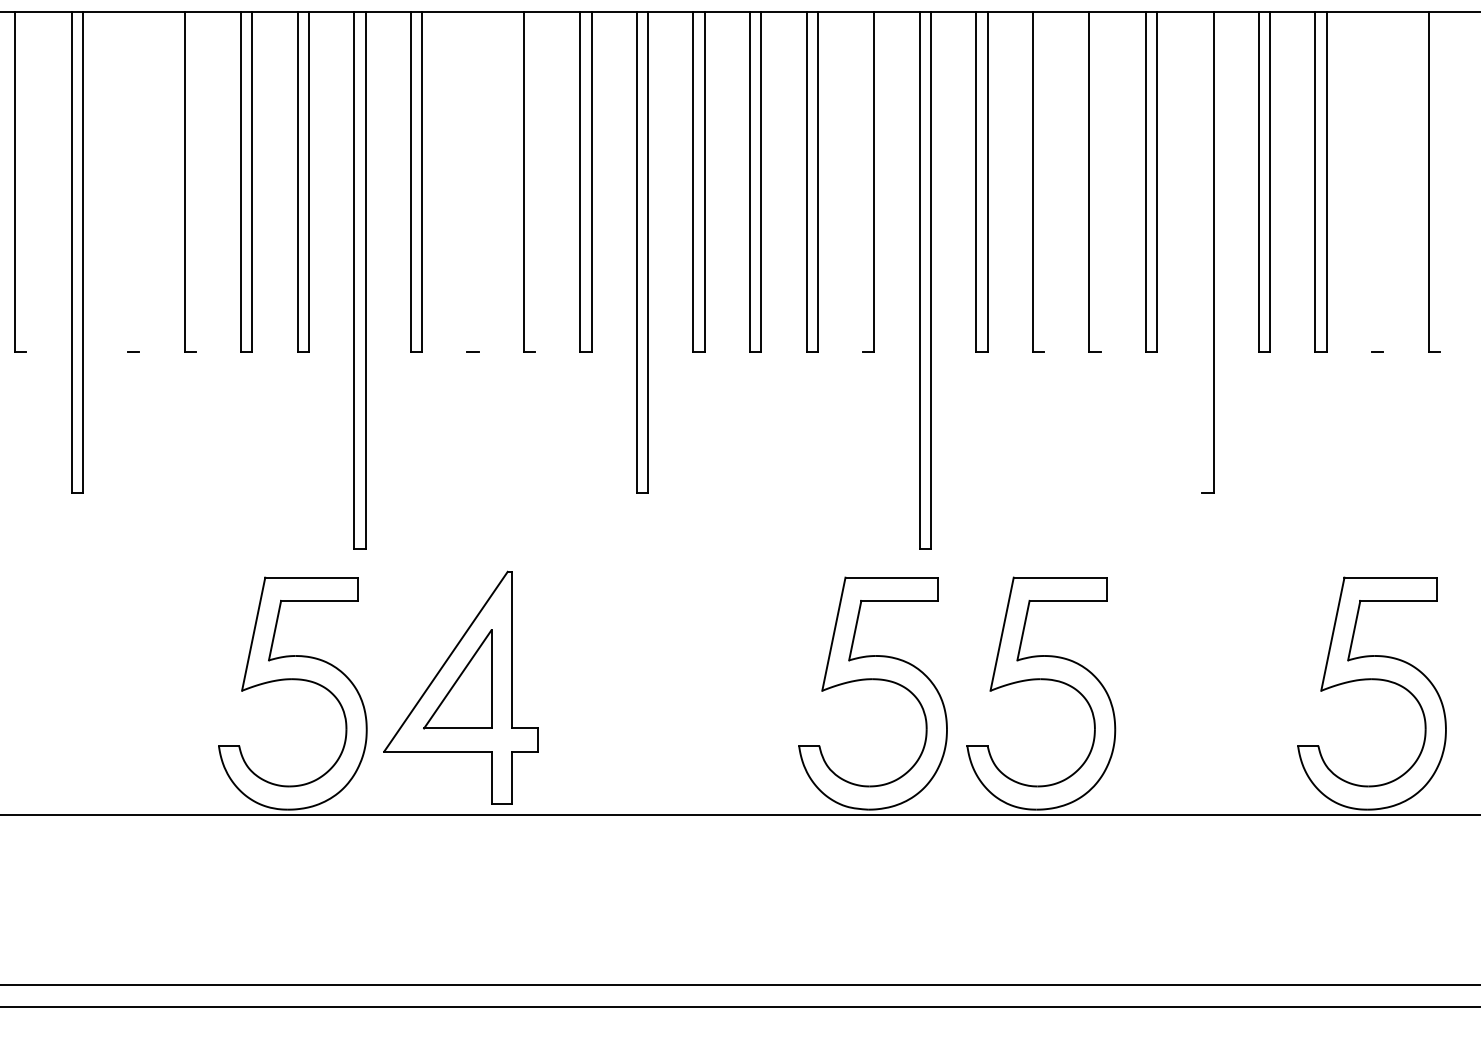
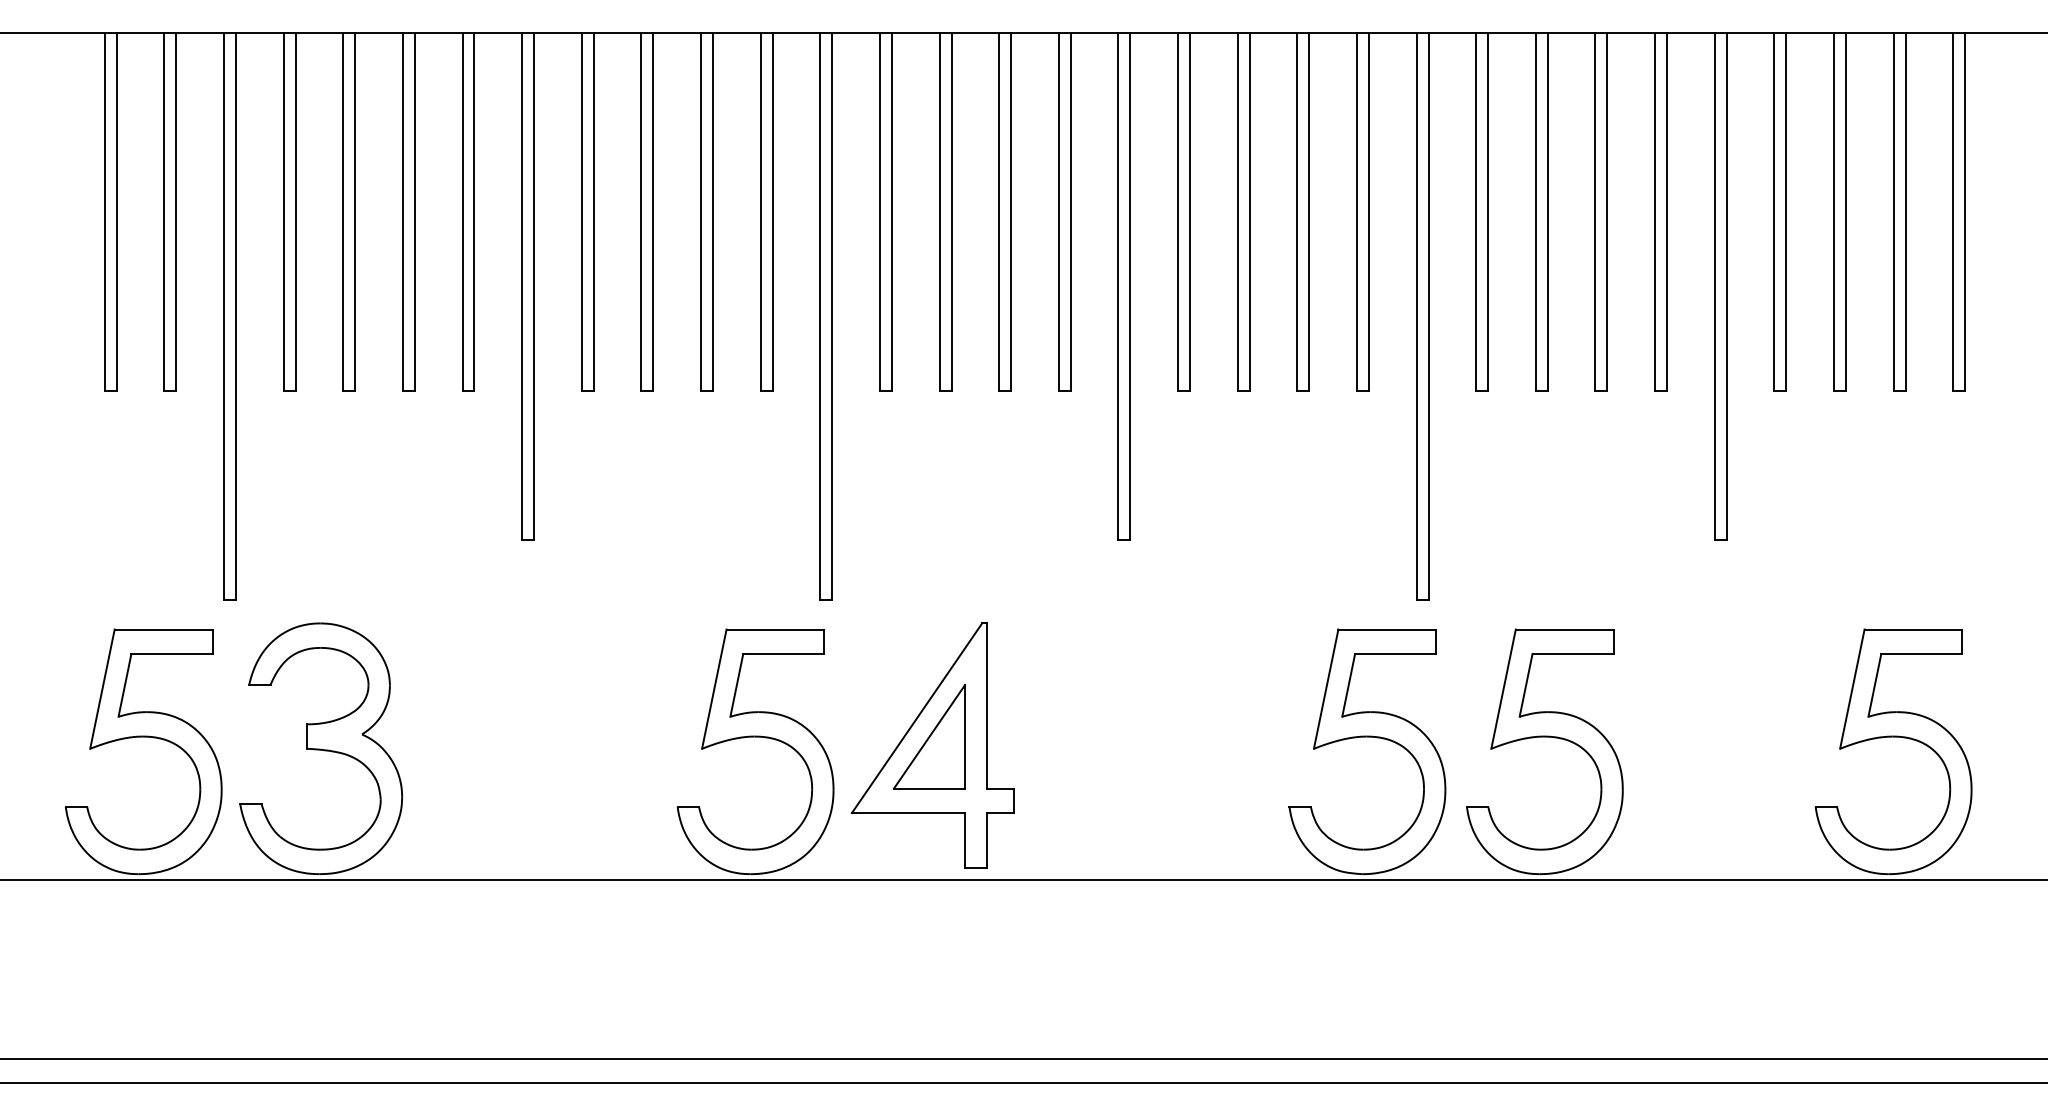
line: (26, 182) -> (474, 212), added
line: (127, 182) -> (581, 212), added
line: (139, 182) -> (593, 212), added
line: (196, 182) -> (653, 212), added
line: (467, 182) -> (939, 212), added
line: (478, 182) -> (951, 212), added
line: (535, 182) -> (1011, 212), added
line: (862, 182) -> (1356, 212), added
line: (1043, 182) -> (1547, 212), added
line: (1100, 182) -> (1607, 212), added
line: (1371, 182) -> (1893, 212), added
line: (1383, 182) -> (1905, 212), added
line: (1440, 182) -> (1965, 212), added
line: (1202, 252) -> (1714, 286), added

